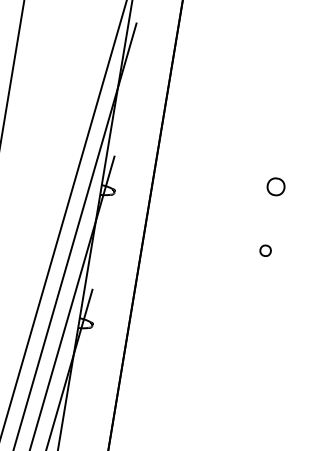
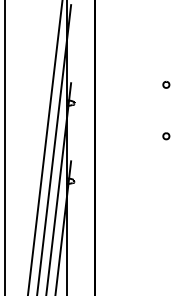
part: (276, 186) -> (166, 84), size x0.62
part: (265, 251) -> (166, 136), moved

